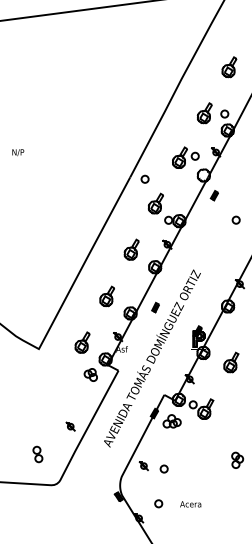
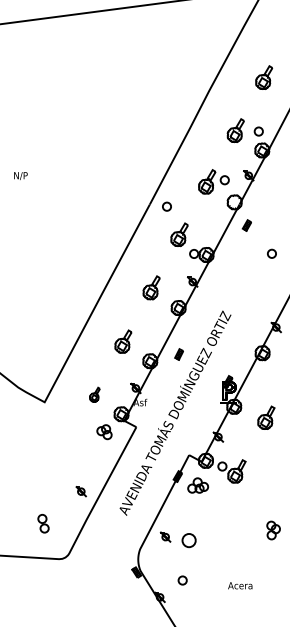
part: (82, 342) -> (94, 394), size x0.6
part: (163, 468) -> (188, 539), size x1.6
text: (190, 504) -> (240, 585), moved

